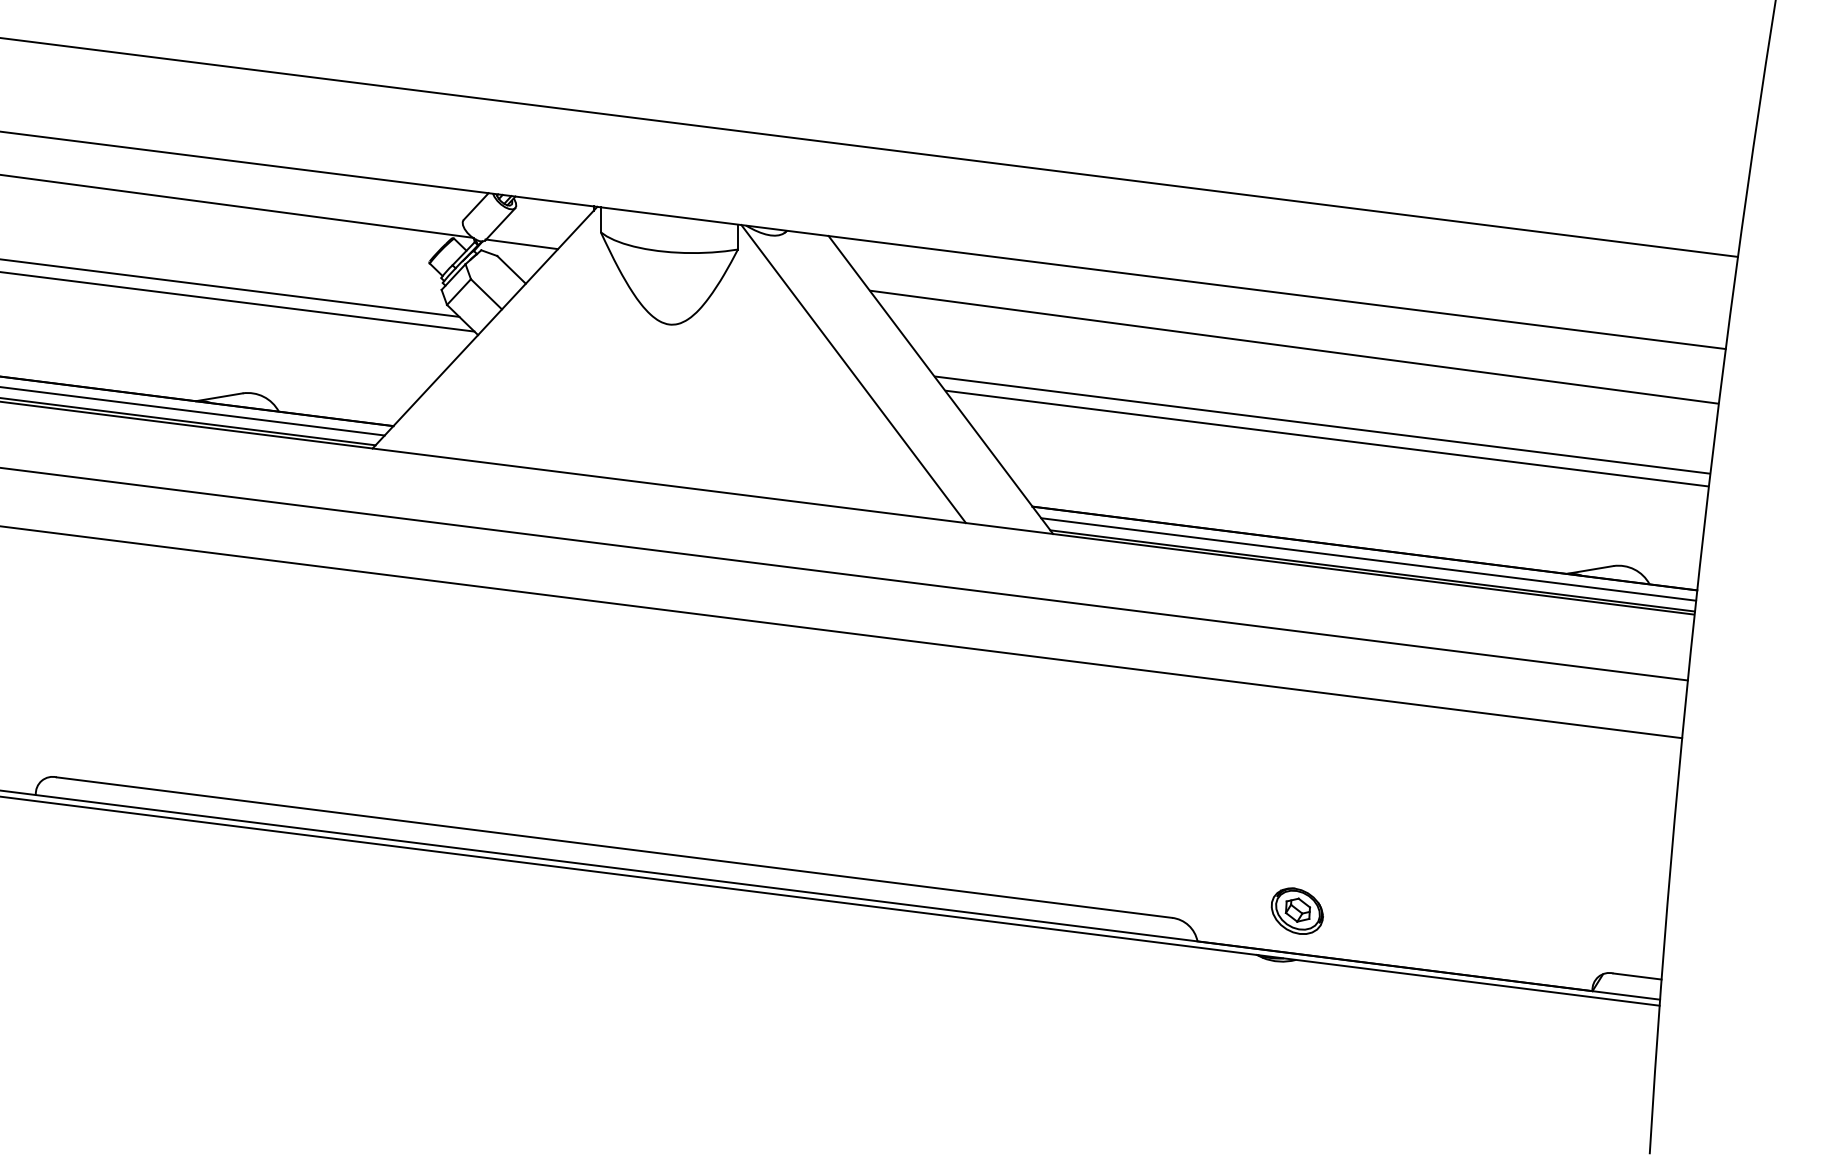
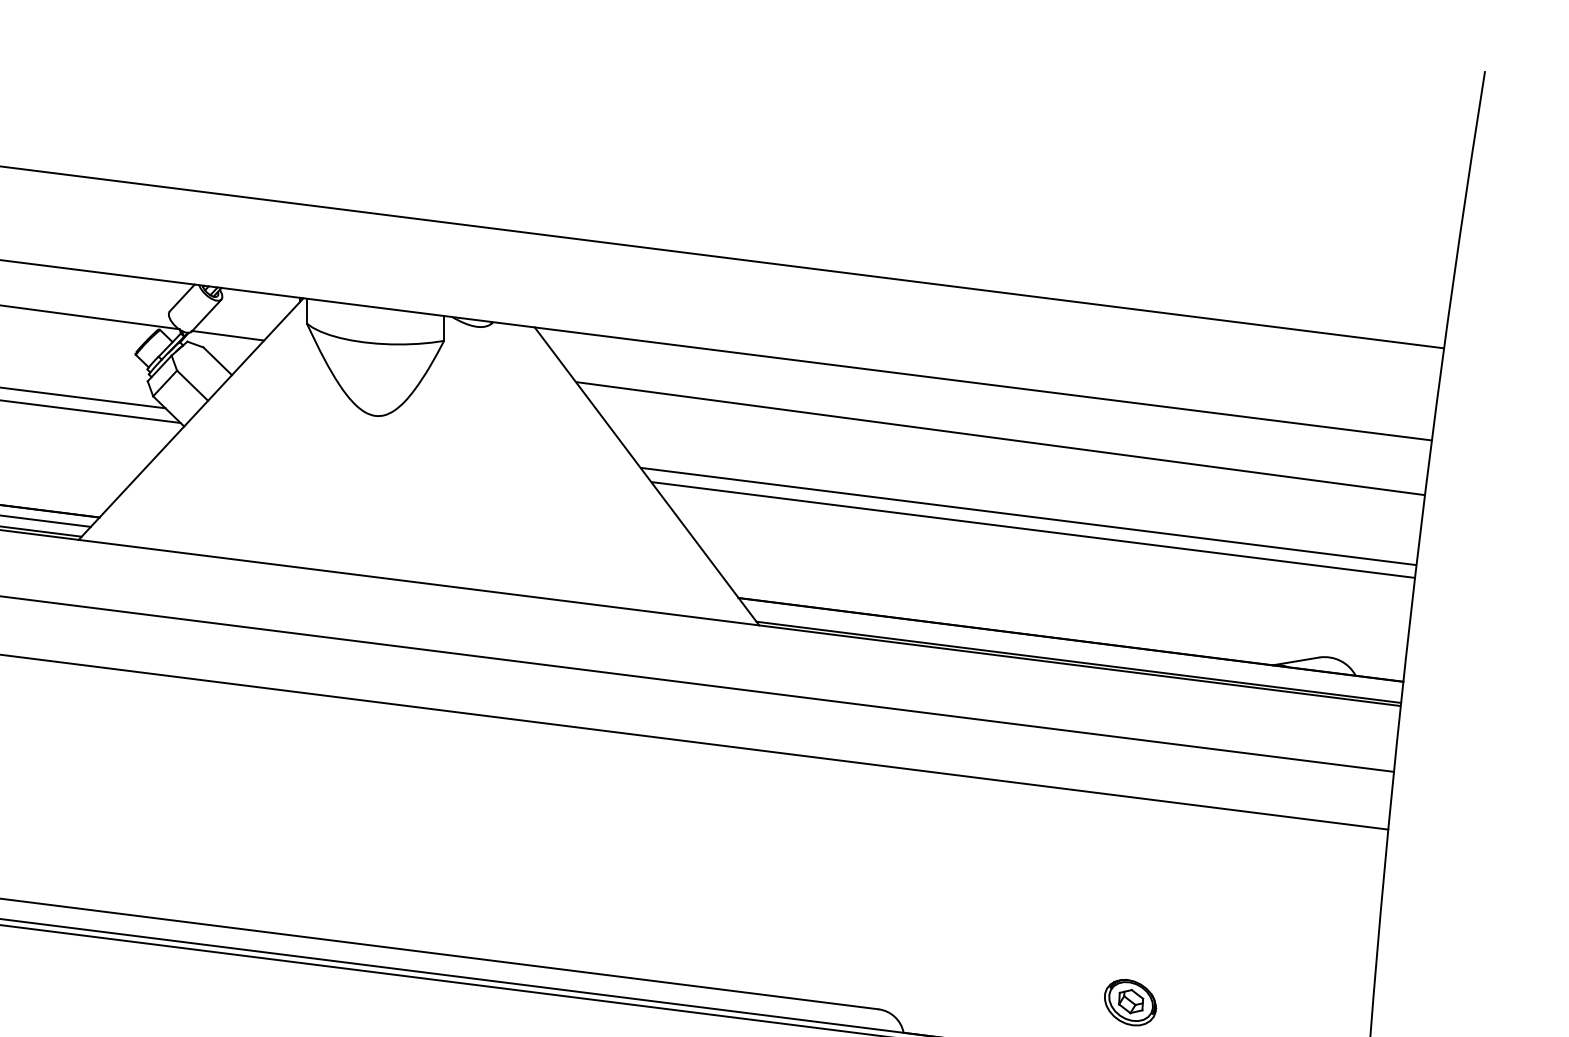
line: (853, 374) -> (559, 465), removed
line: (1368, 559) -> (1074, 650), removed
part: (1296, 910) -> (1129, 1001), moved

